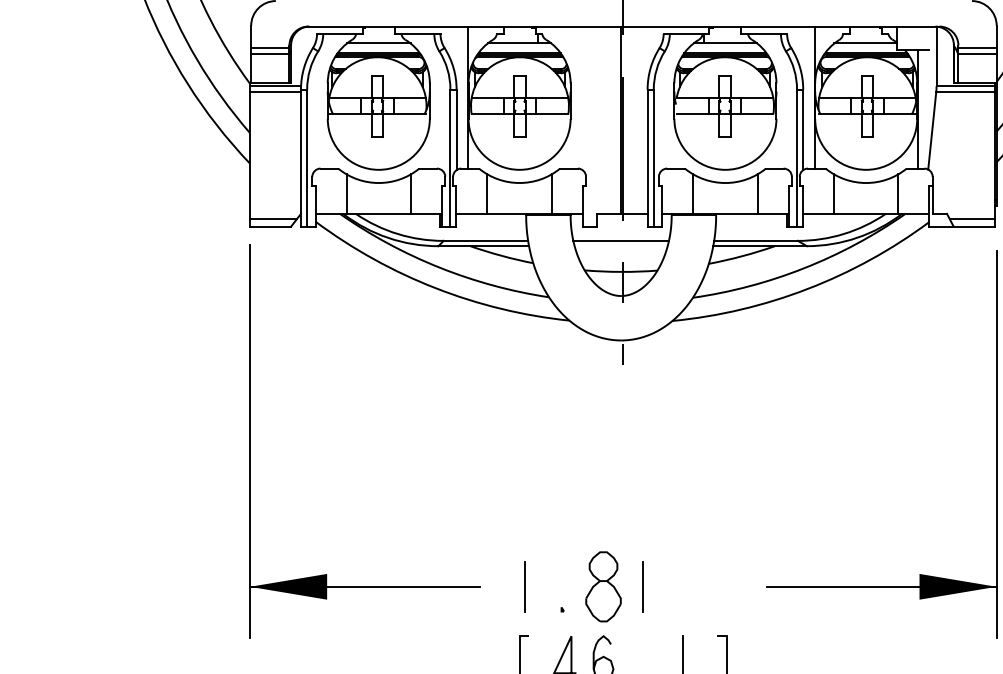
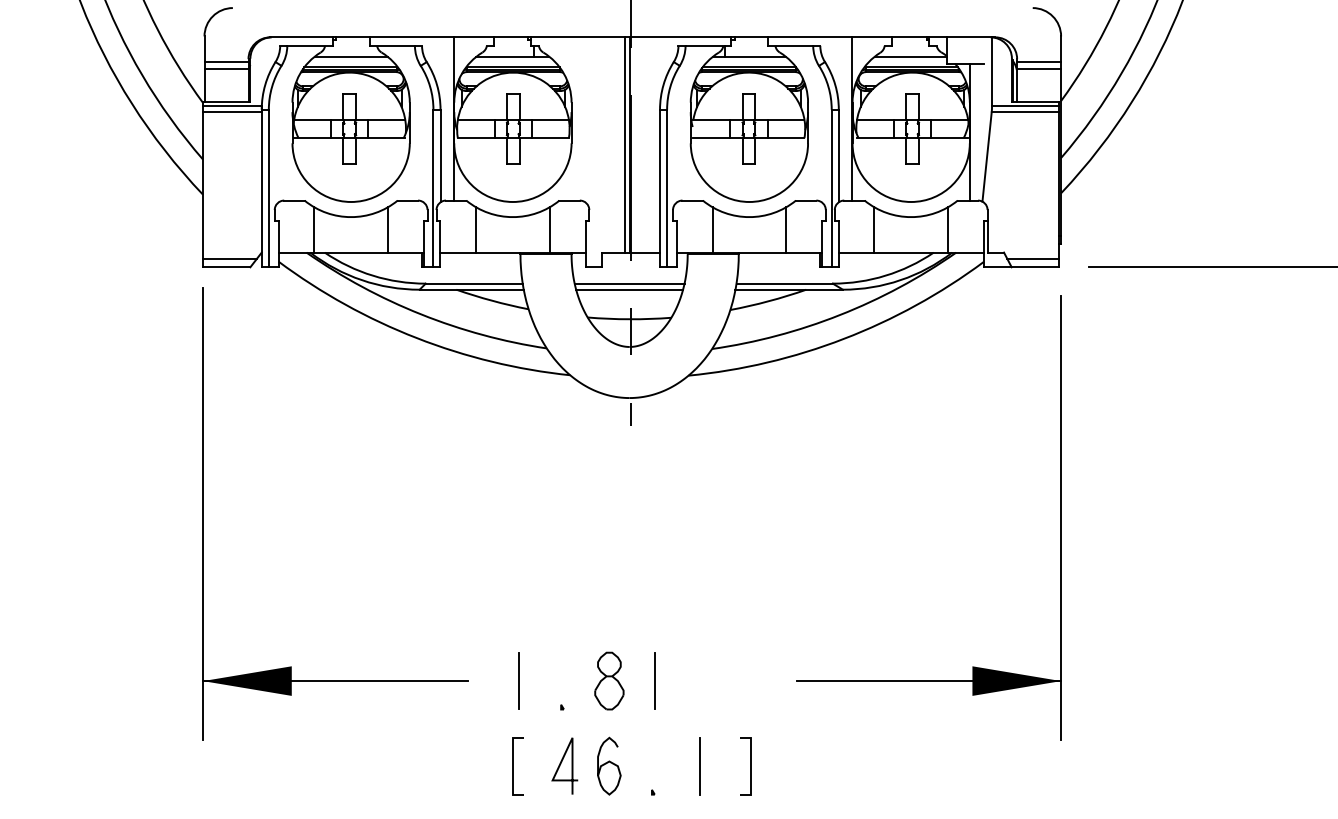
line: (617, 119) -> (625, 144), added
line: (621, 246) -> (629, 289), added
part: (603, 586) -> (609, 680), size x0.71

